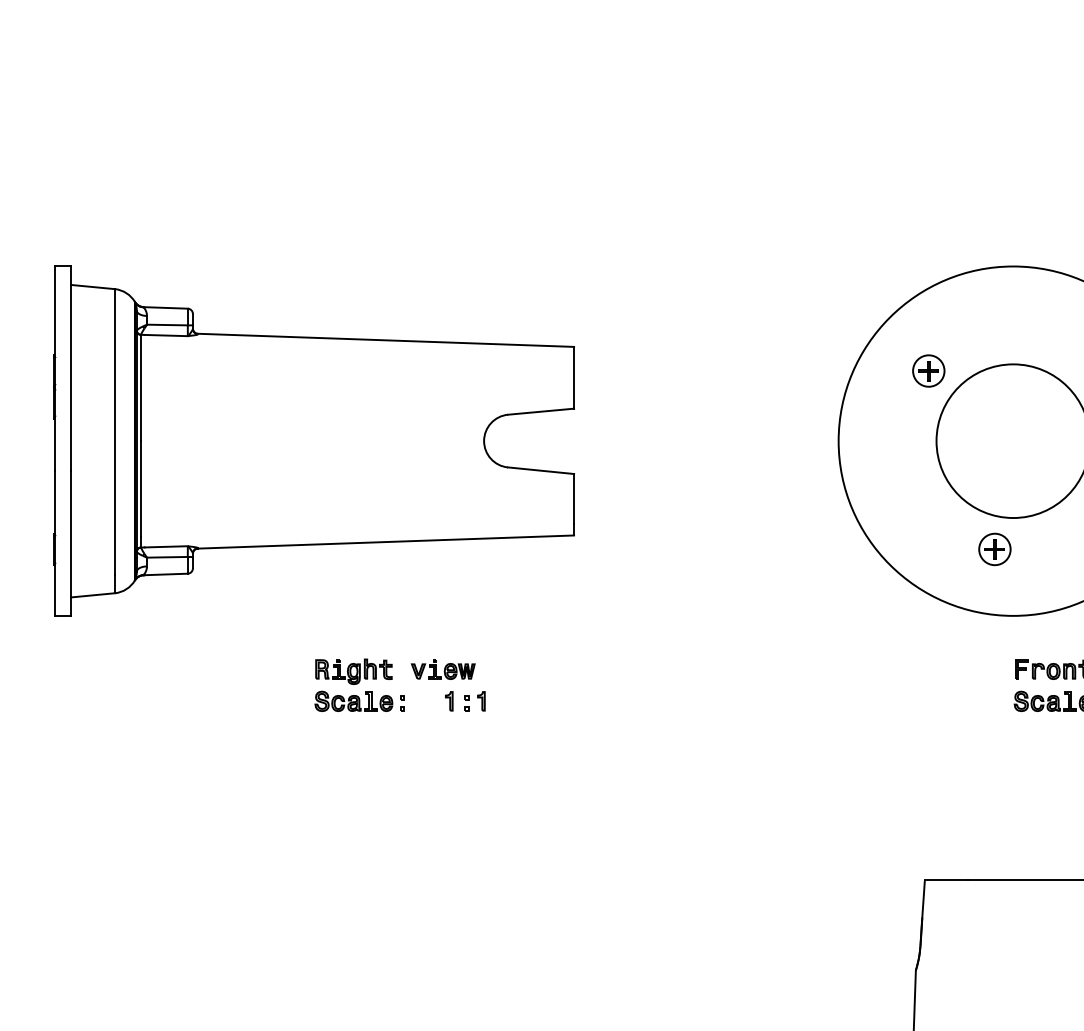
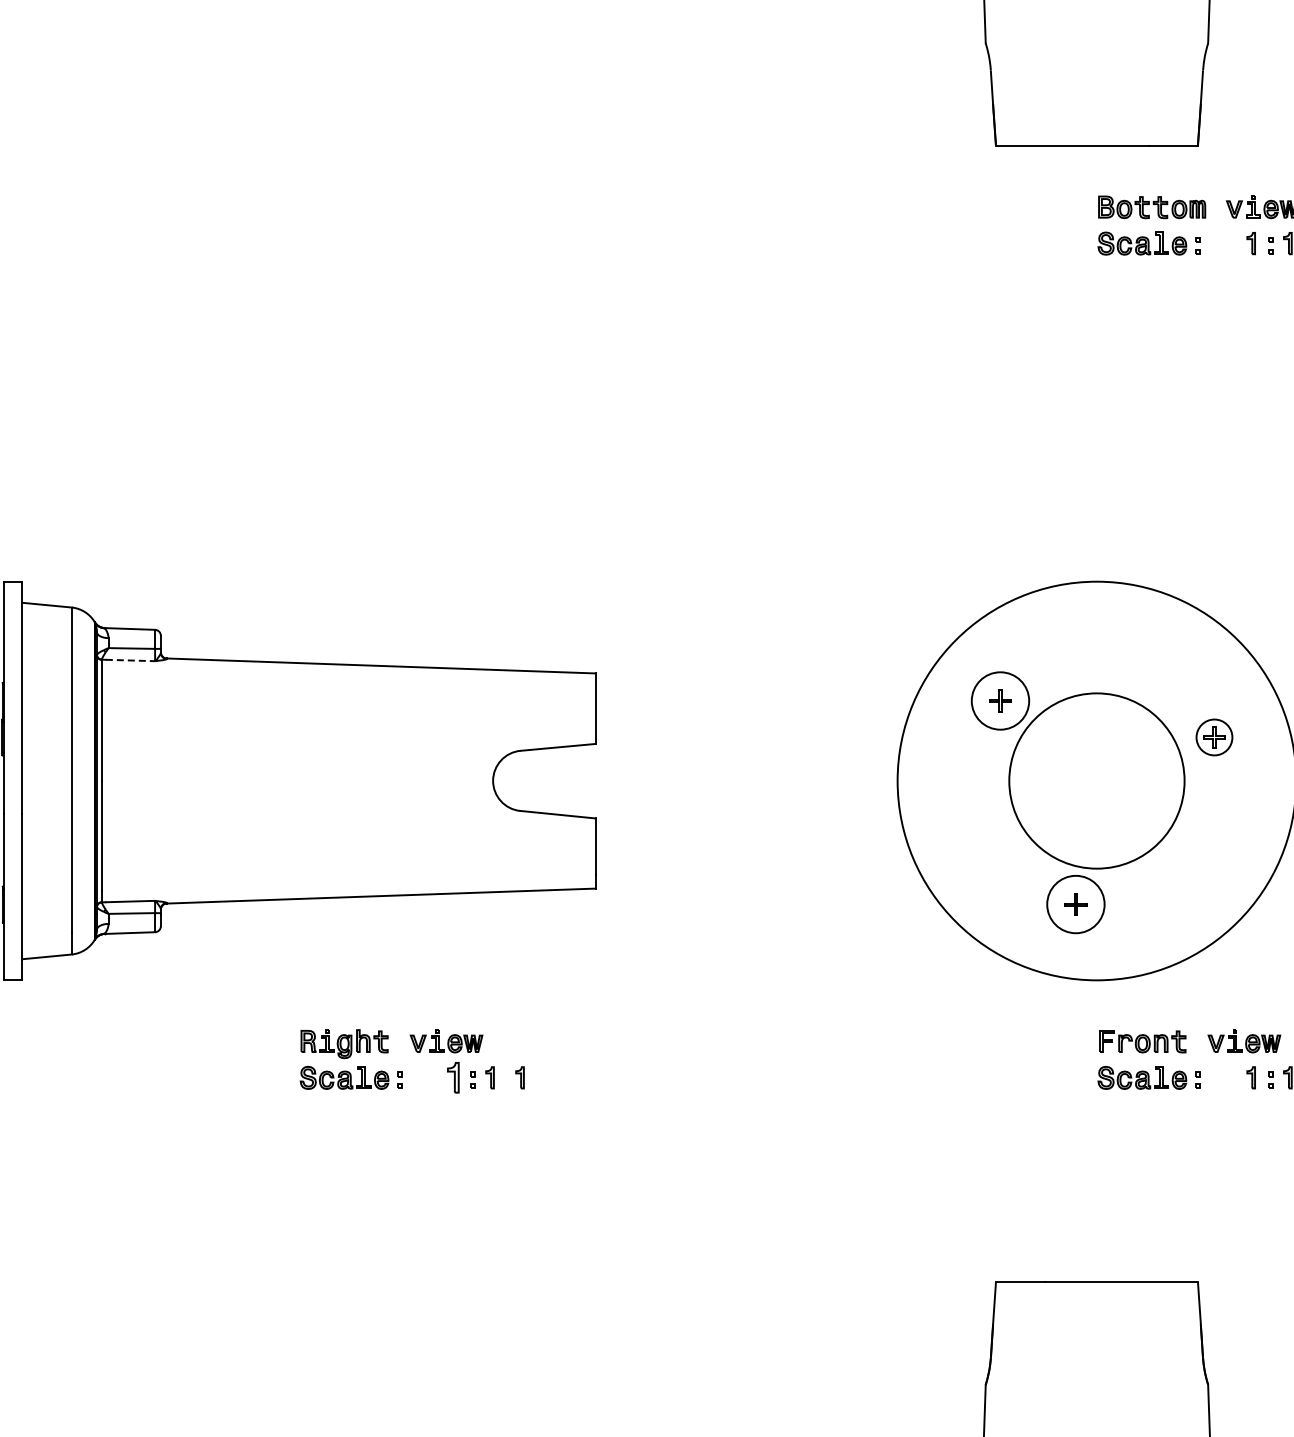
line: (166, 335) -> (130, 660), solid -> dashed
circle: (928, 370) -> (1000, 700), size x1.6
circle: (994, 549) -> (1075, 904), size x1.6
part: (449, 701) -> (453, 1077), size x1.4
part: (507, 701) -> (519, 1077), added

